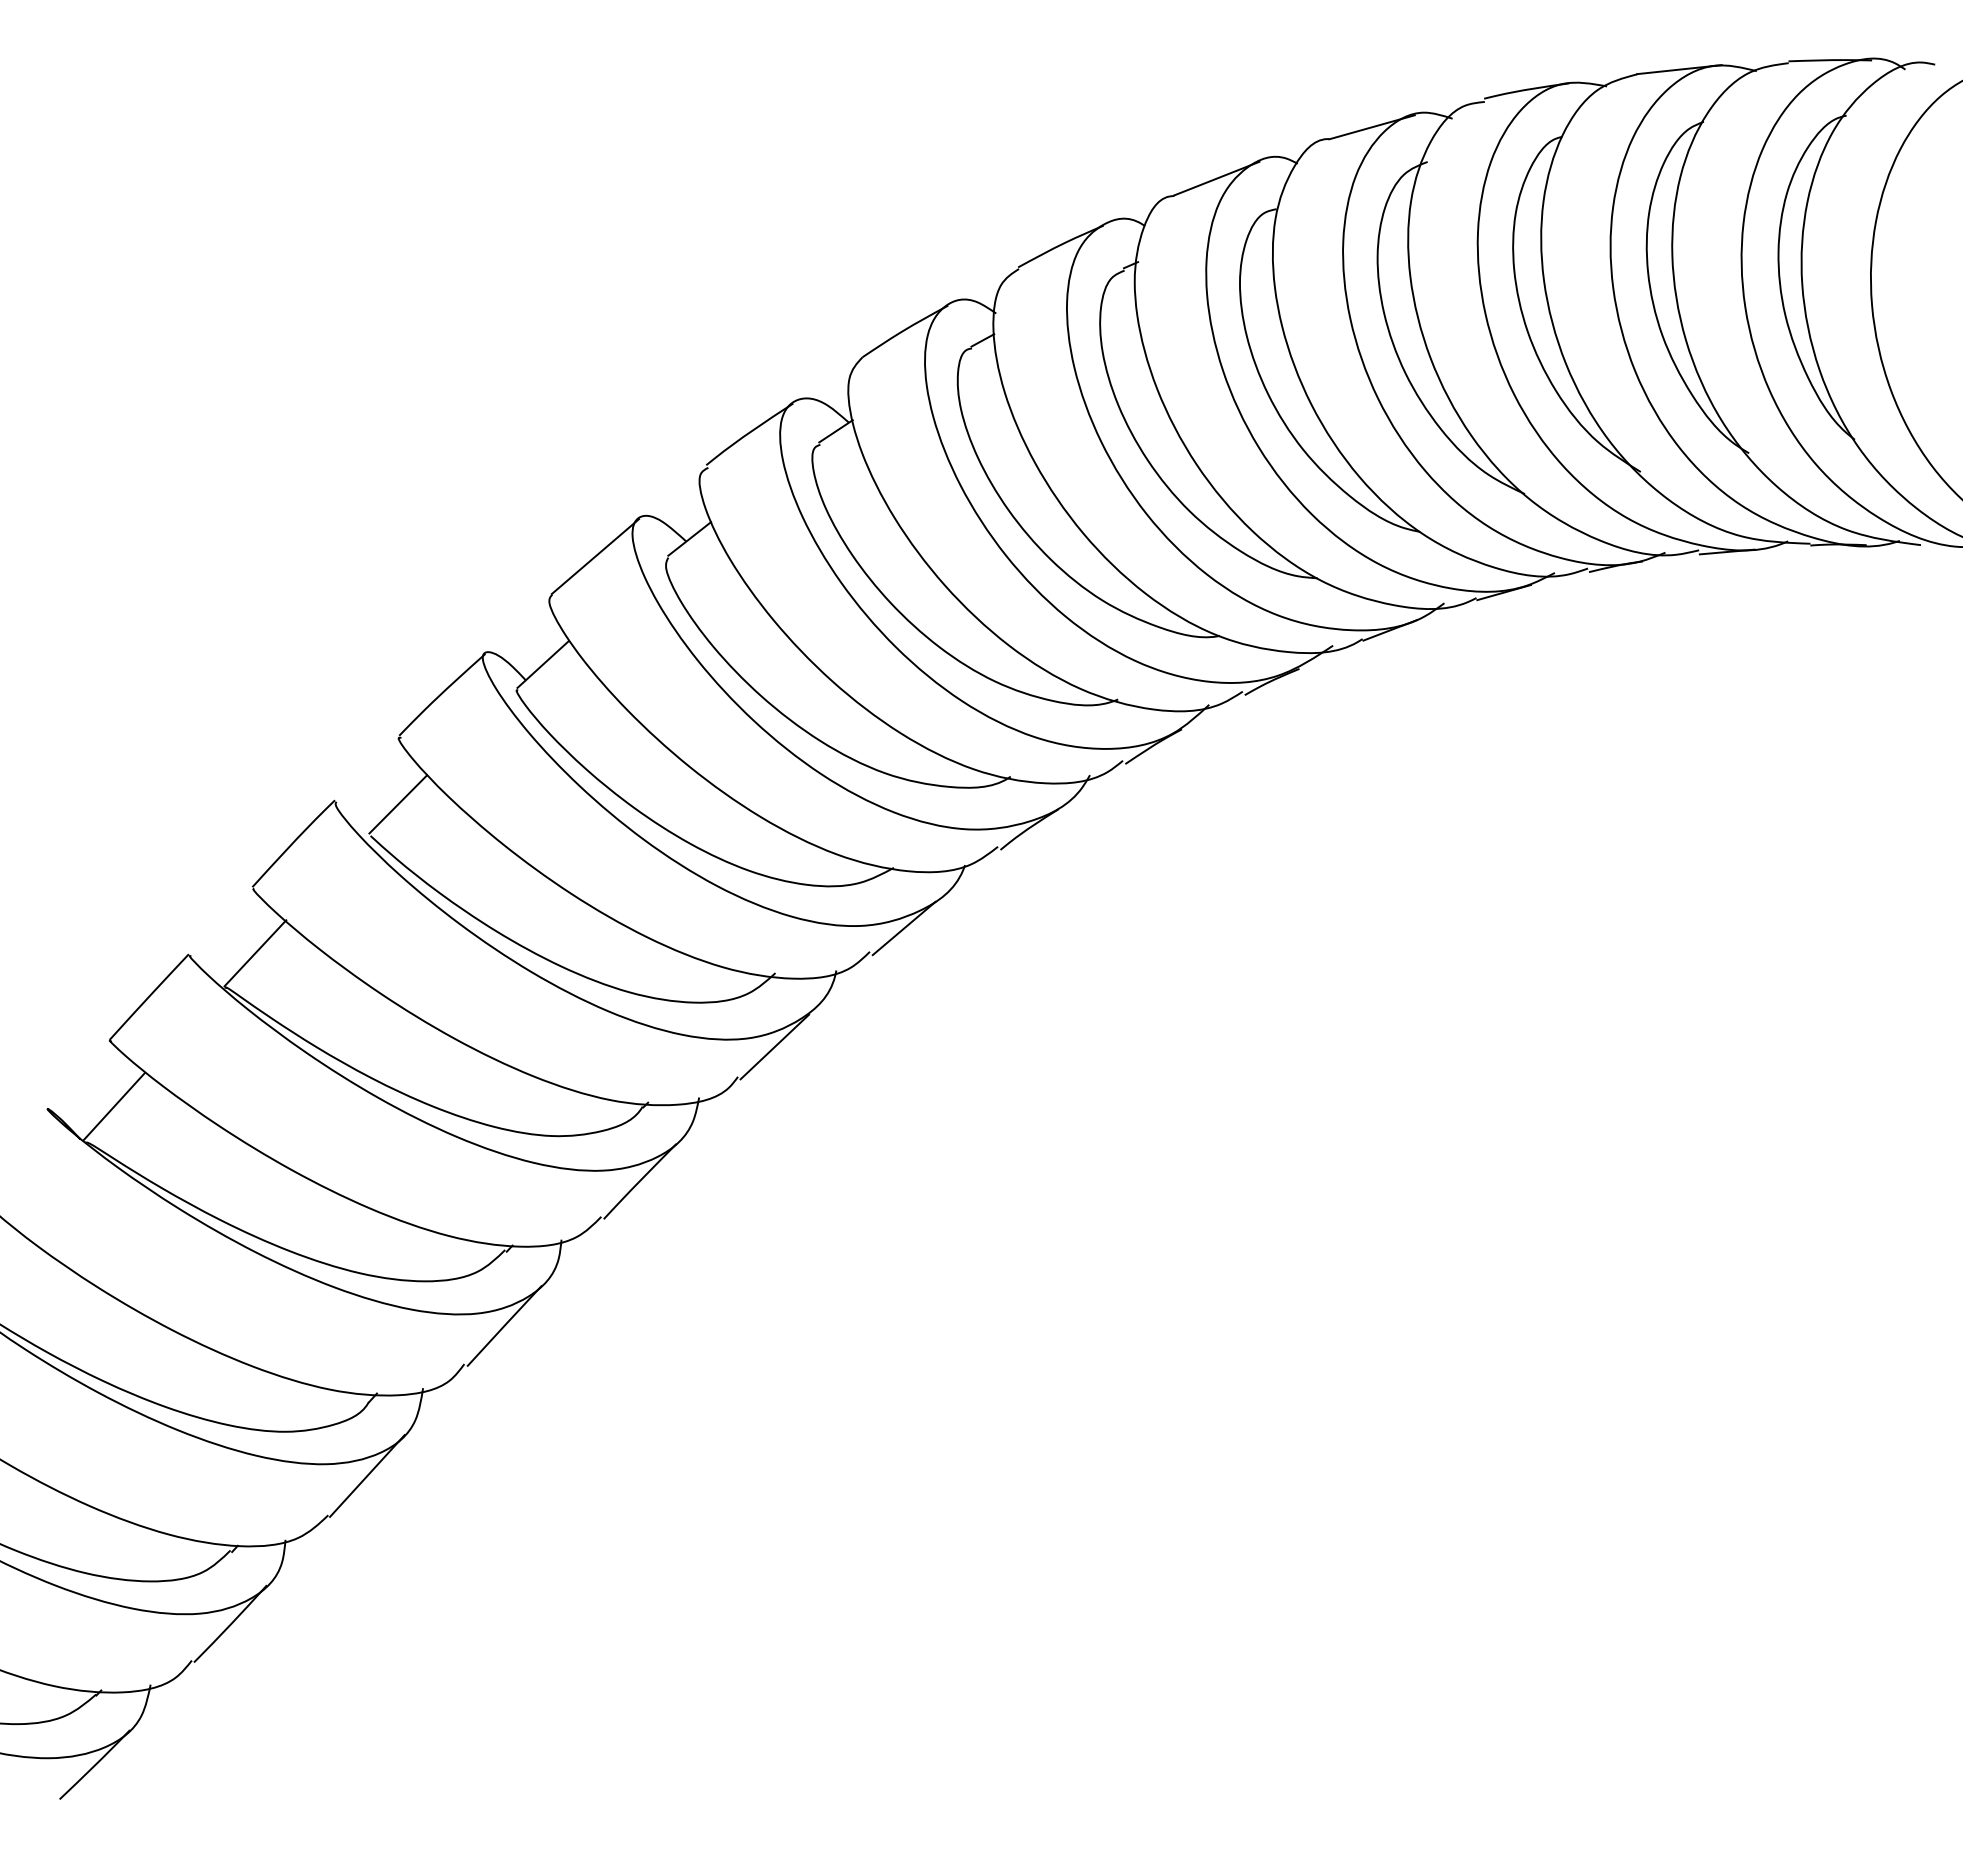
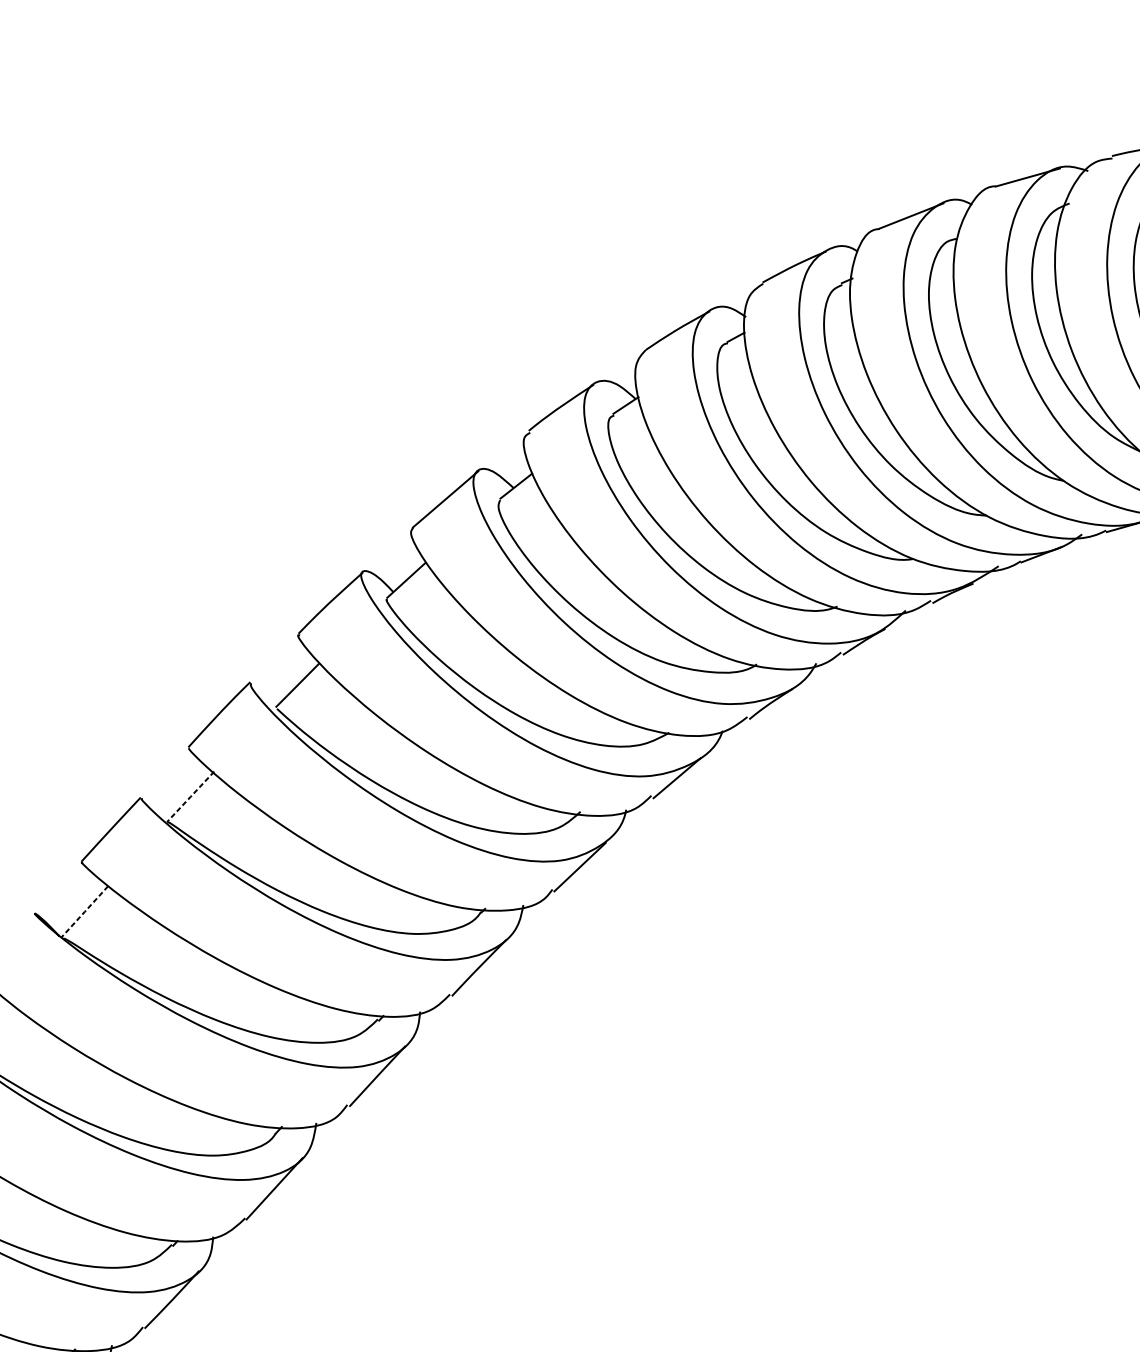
line: (255, 953) -> (190, 797), solid -> dashed
line: (114, 1106) -> (85, 911), solid -> dashed

